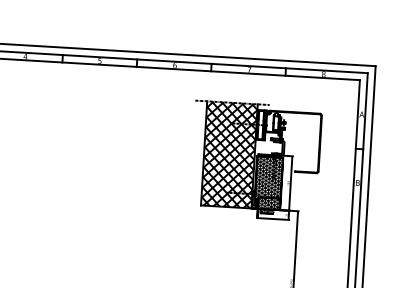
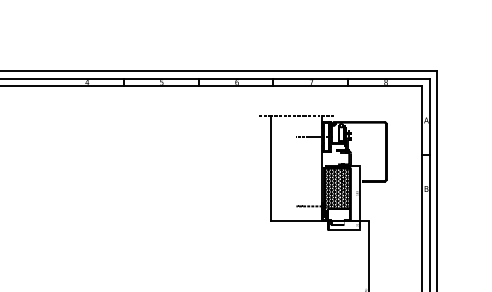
hatch: (229, 154) -> (296, 168), removed
hatch: (268, 207) -> (338, 218), removed

